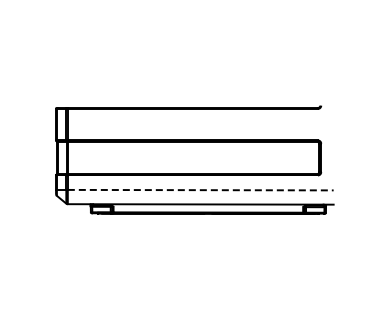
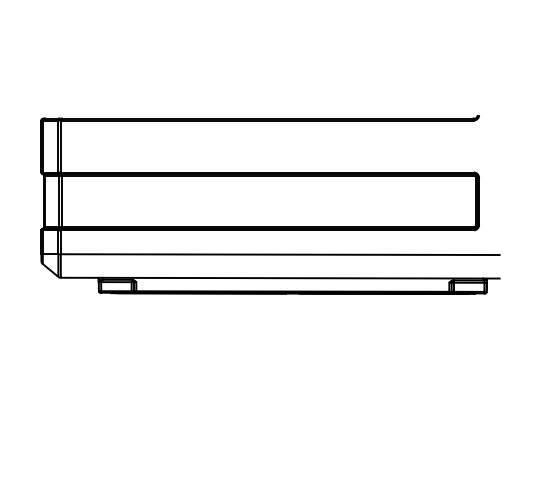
line: (200, 190) -> (279, 255), dashed -> solid

